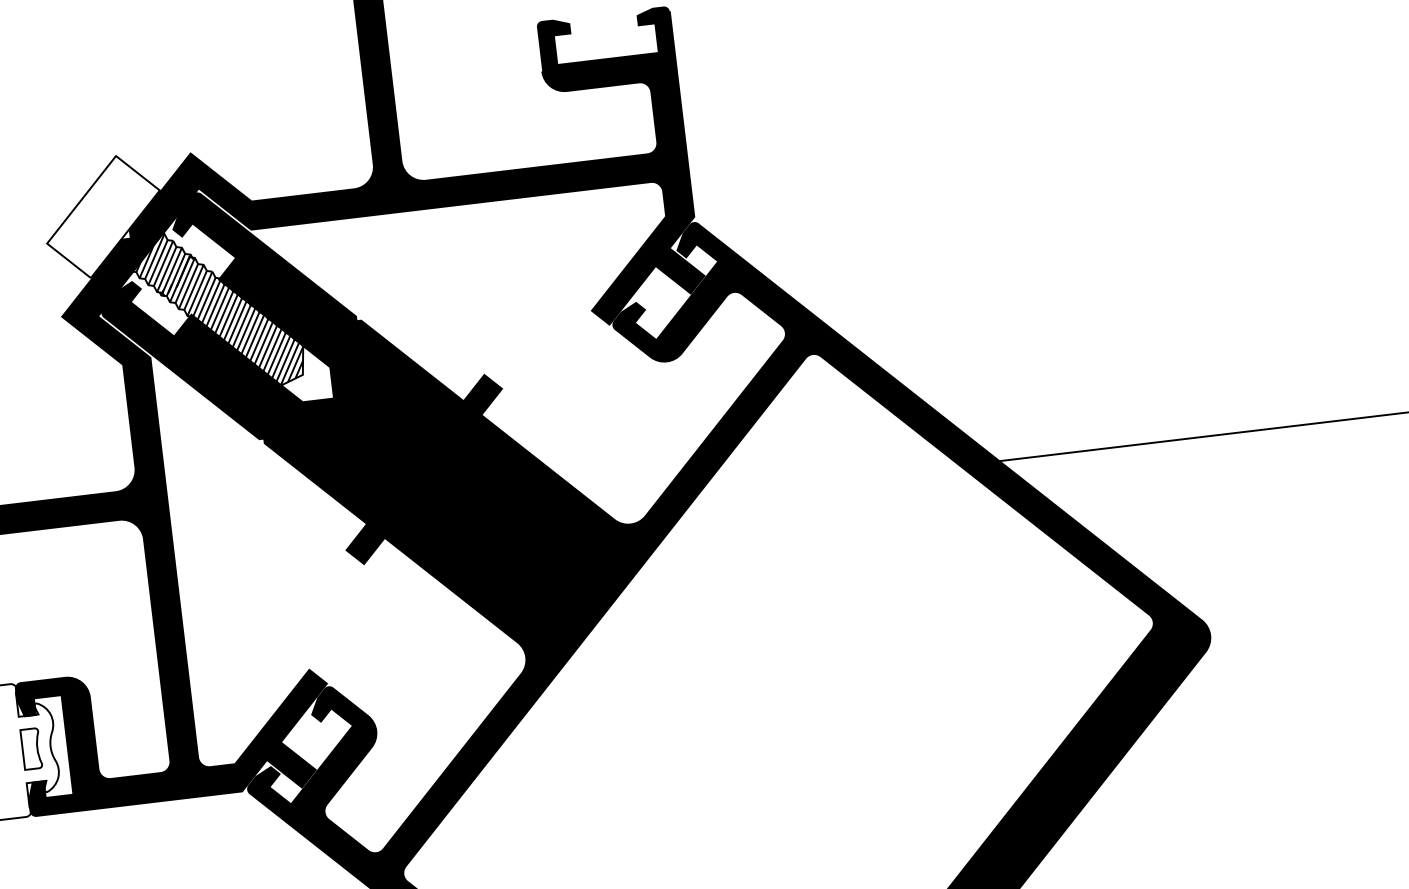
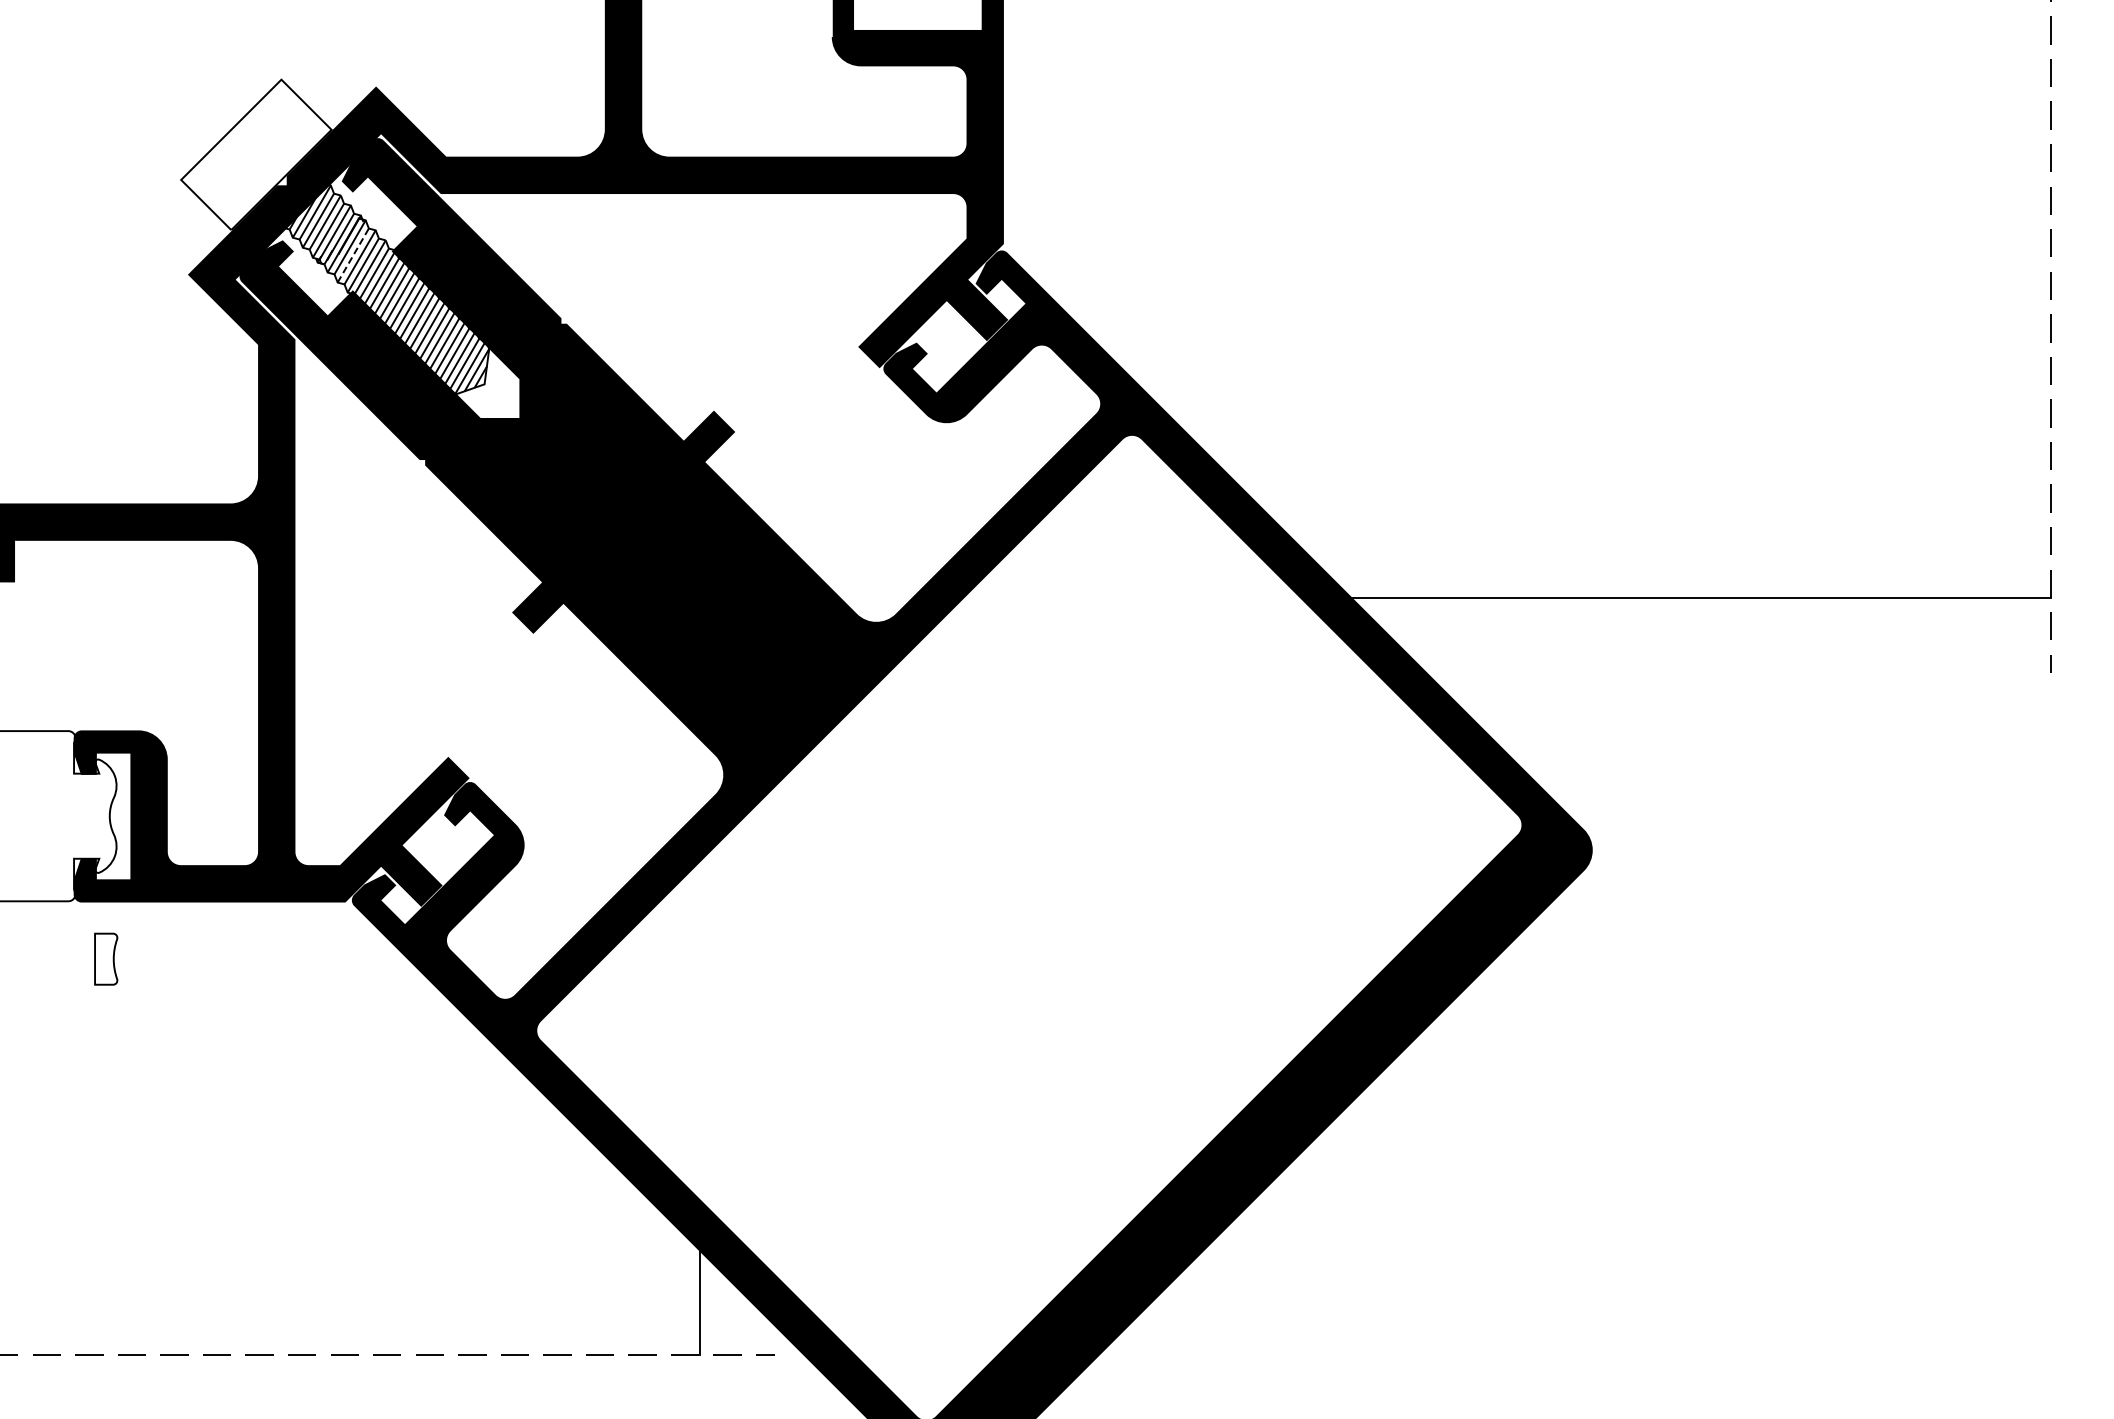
line: (188, 286) -> (353, 255), solid -> dashed
part: (31, 748) -> (106, 958), moved

